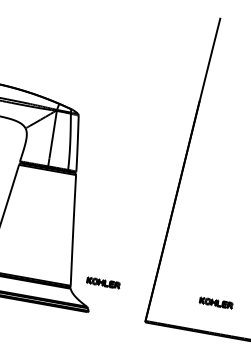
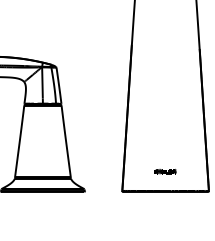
part: (103, 282) -> (91, 171), removed

